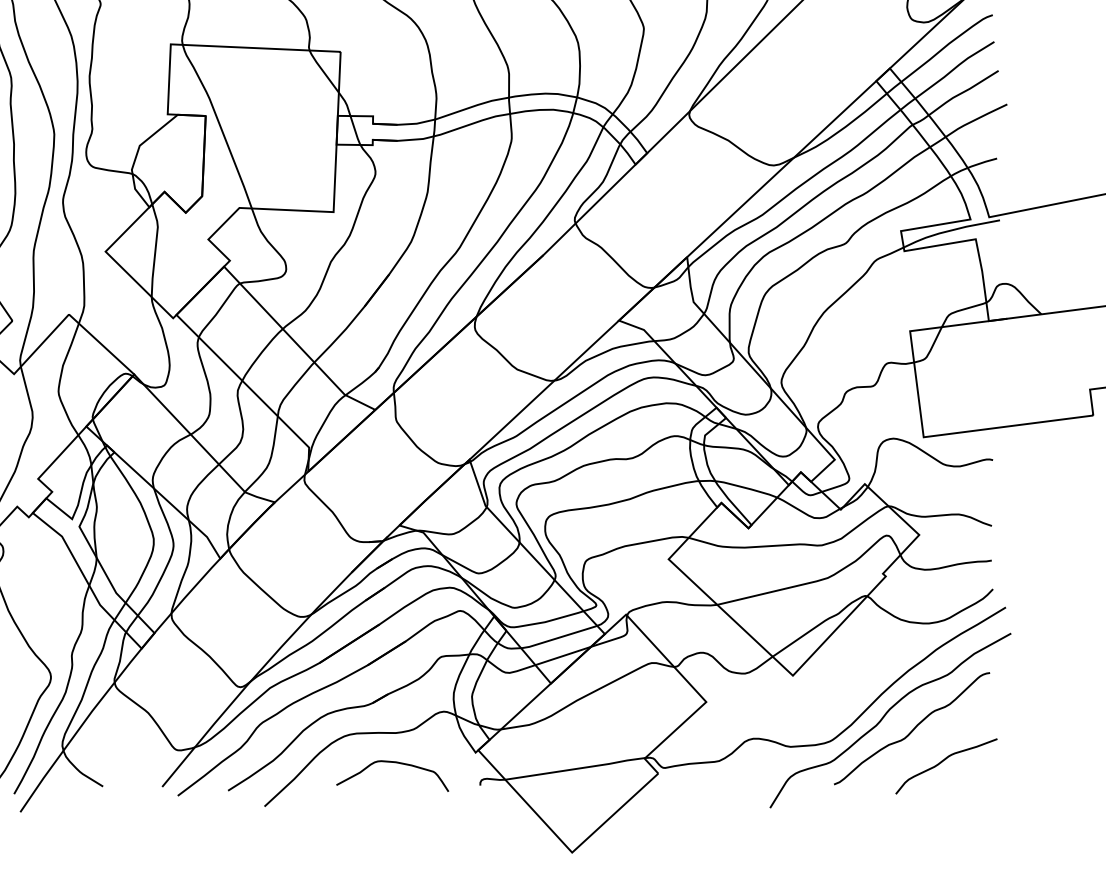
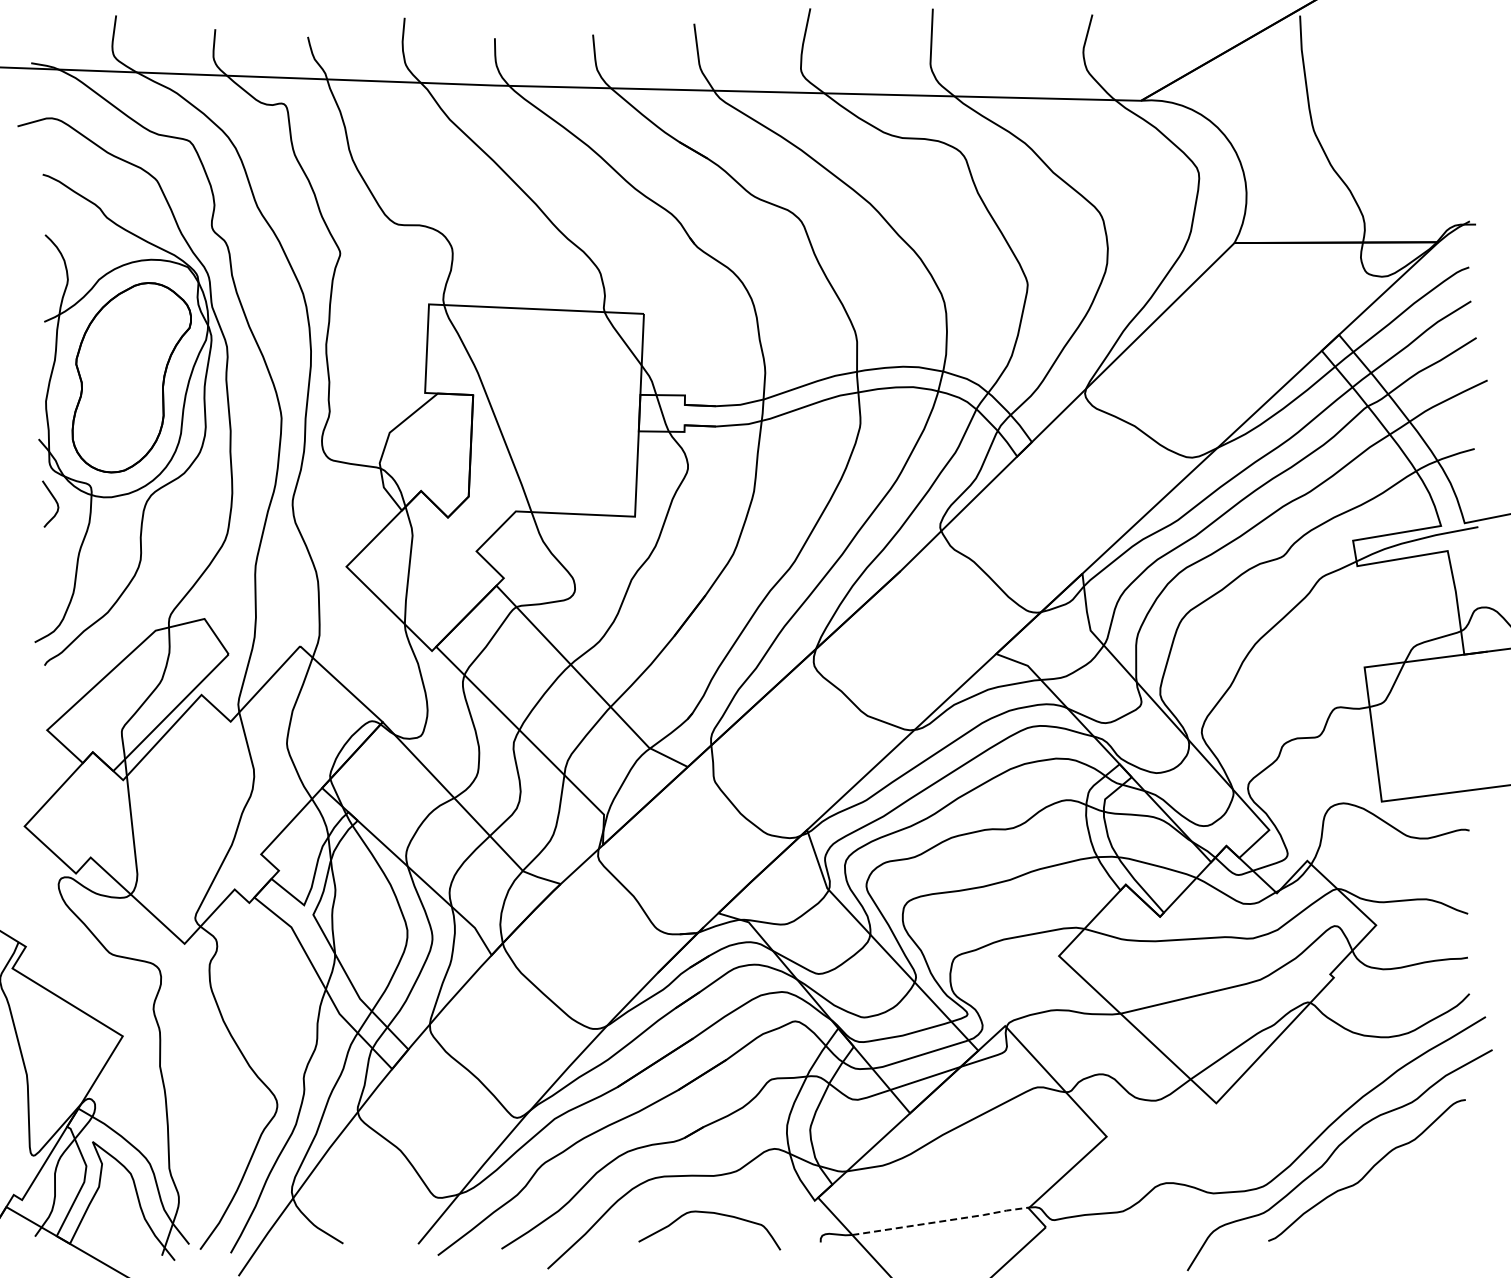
curve: (944, 761) -> (1407, 1211), removed
line: (577, 769) -> (943, 1221), solid -> dashed

